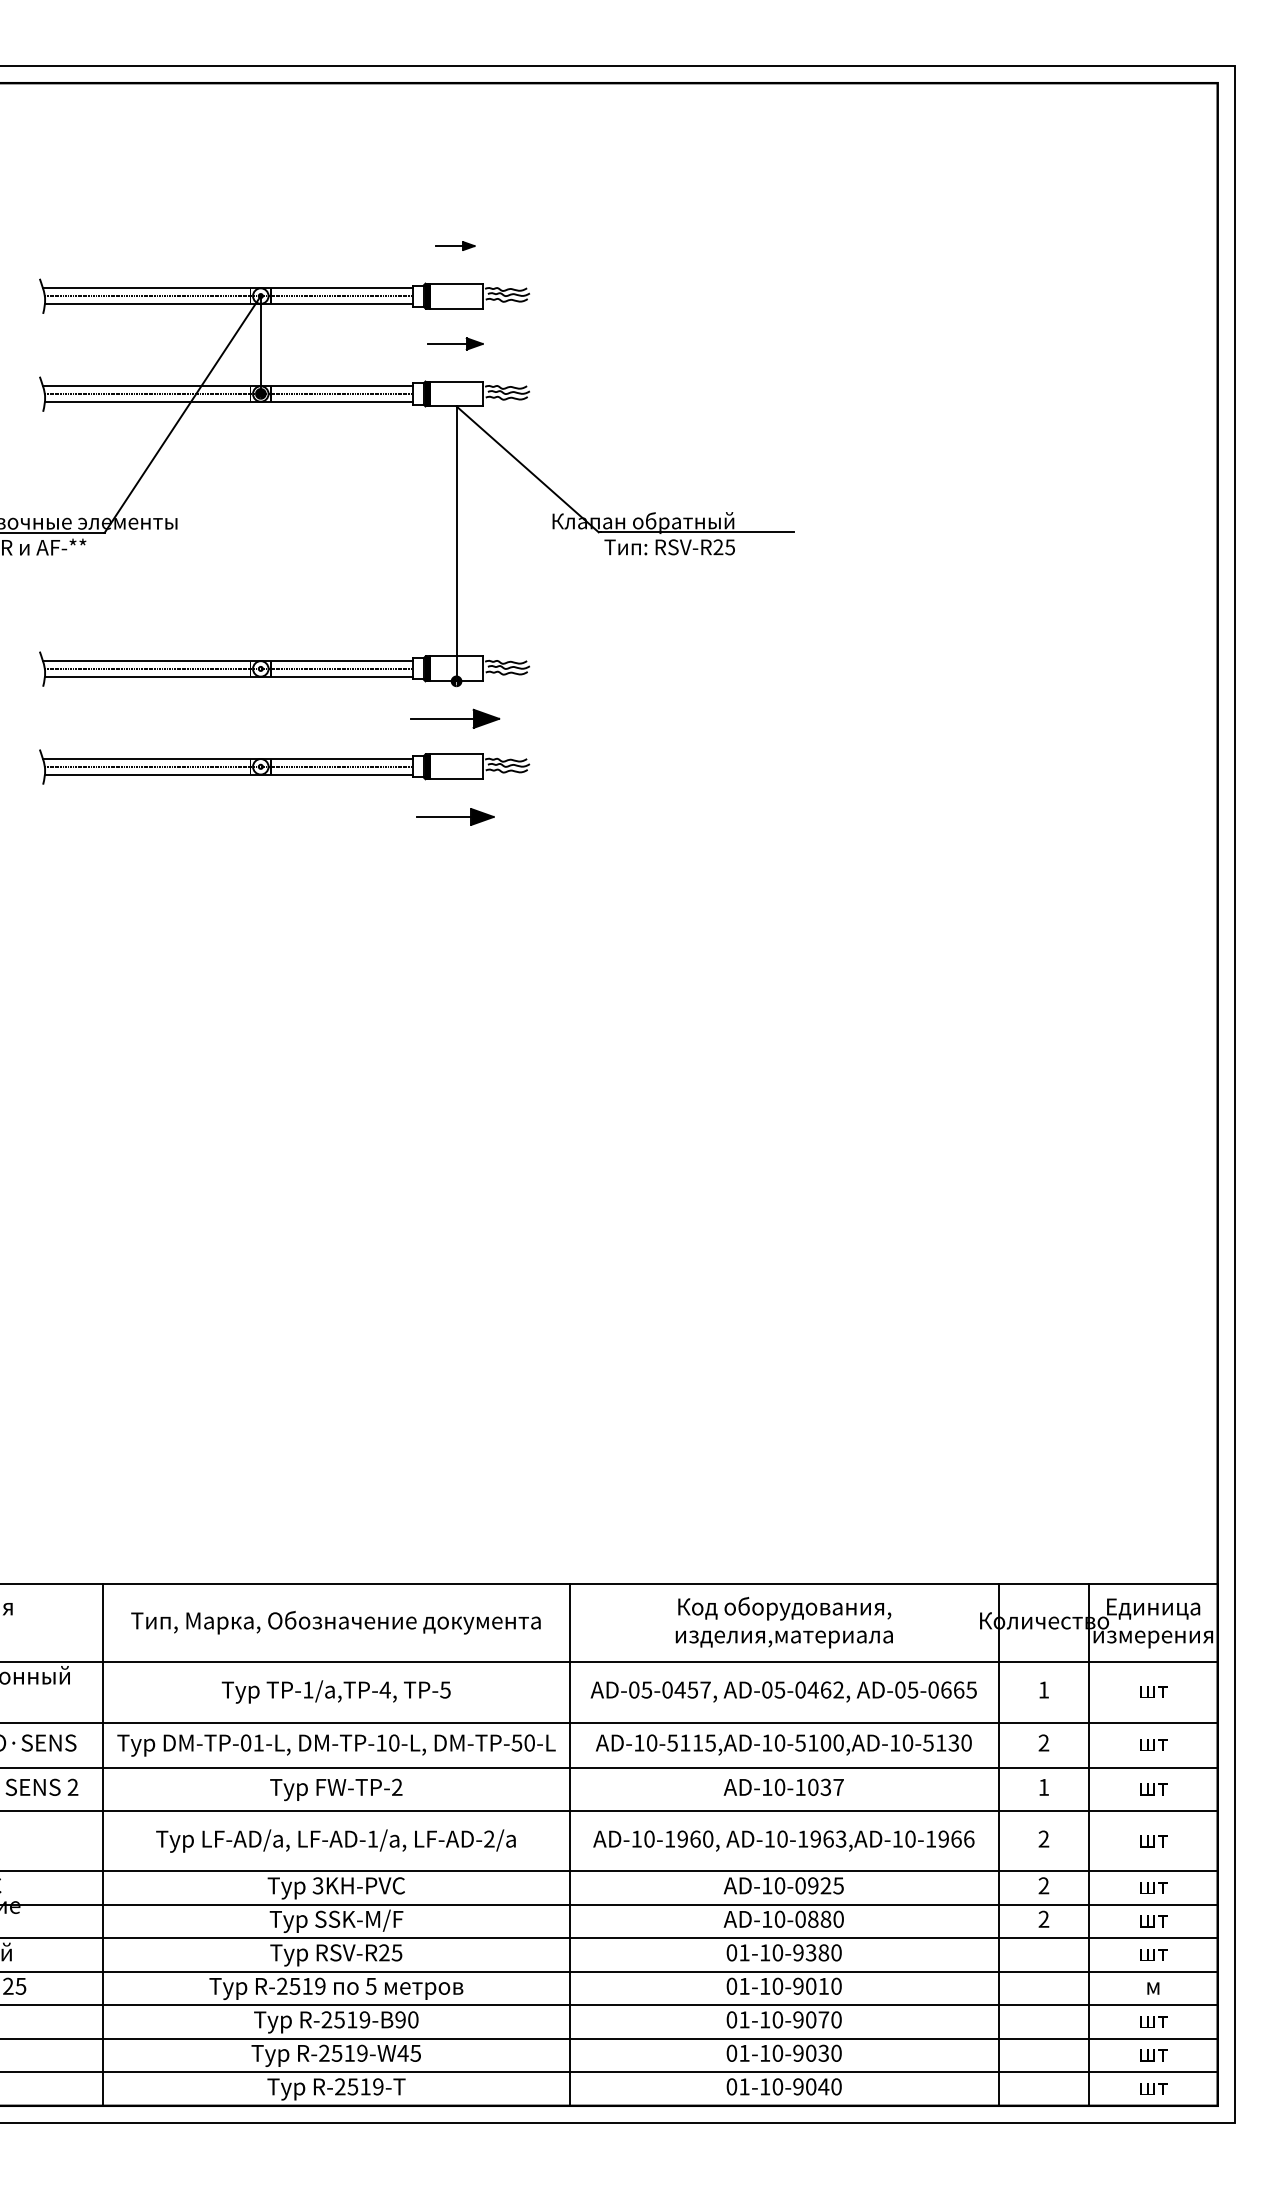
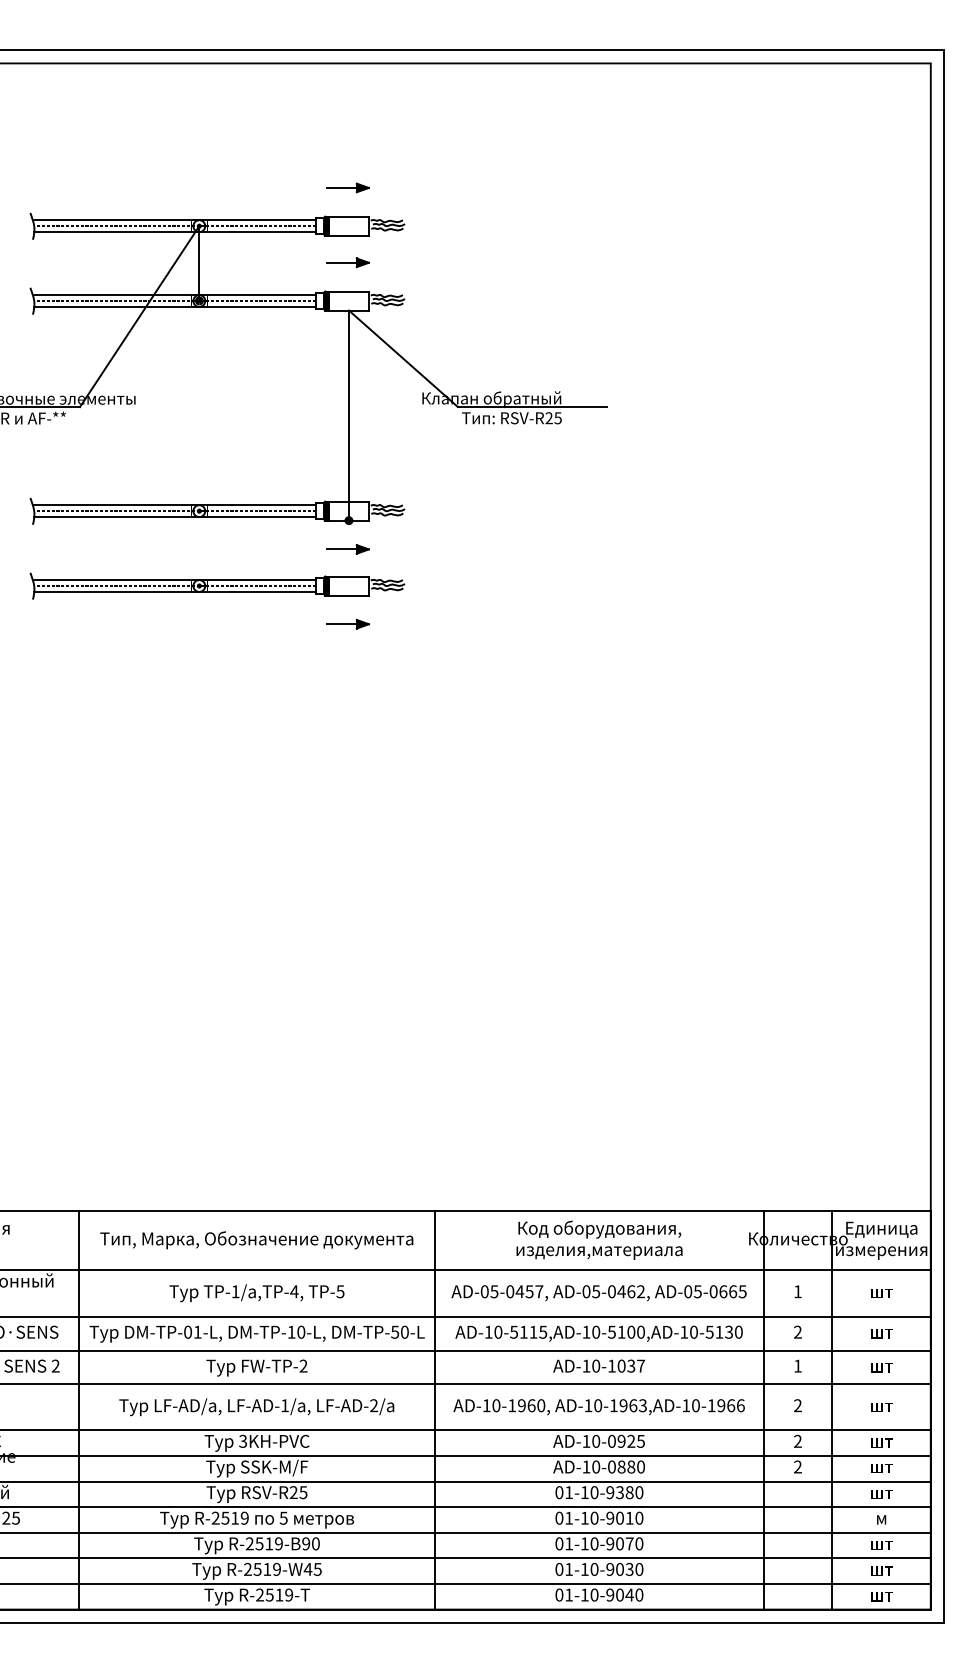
part: (454, 245) -> (347, 187), size x1.43
part: (454, 719) -> (347, 549), size x0.62
part: (454, 815) -> (347, 623), size x0.71

